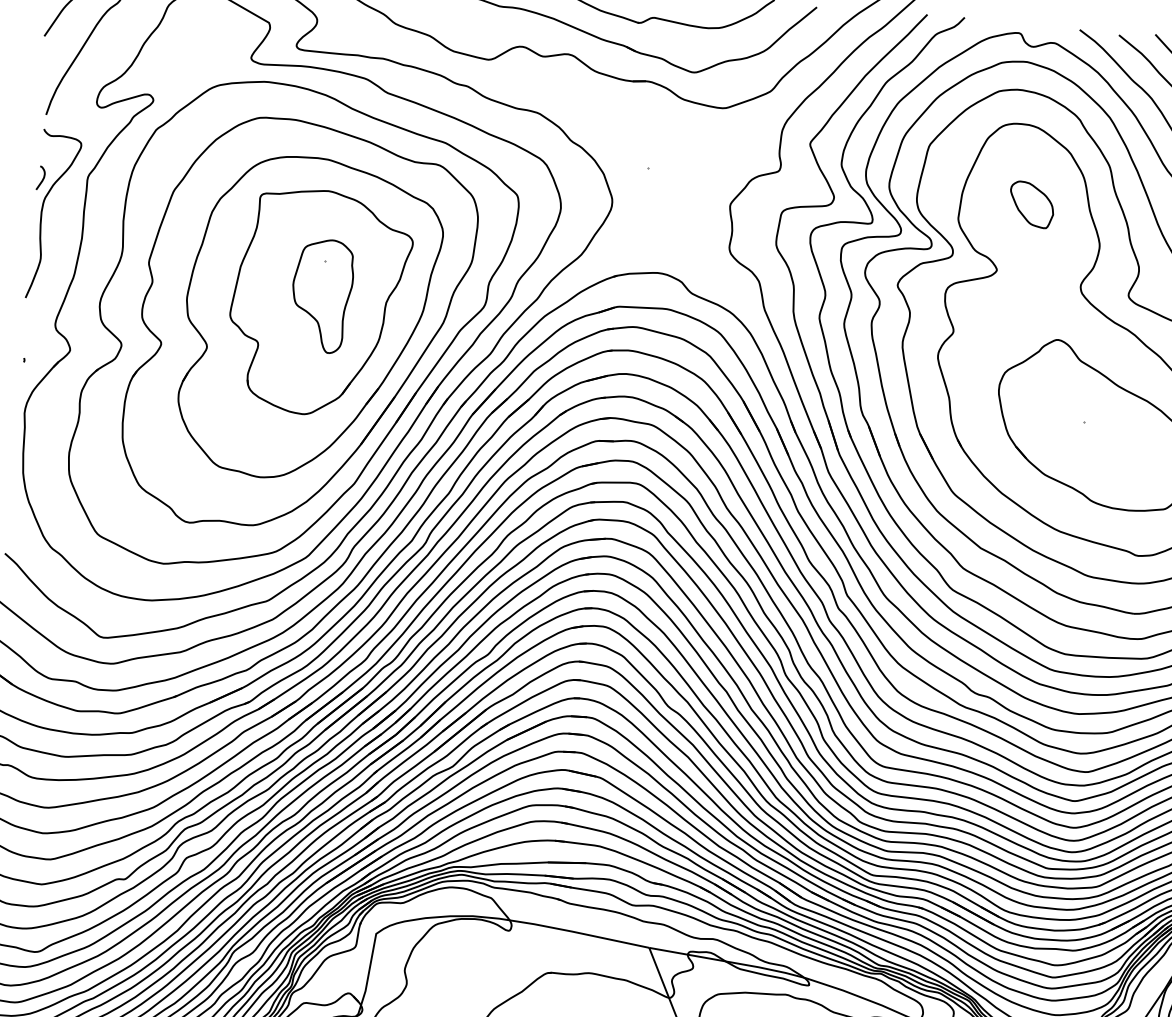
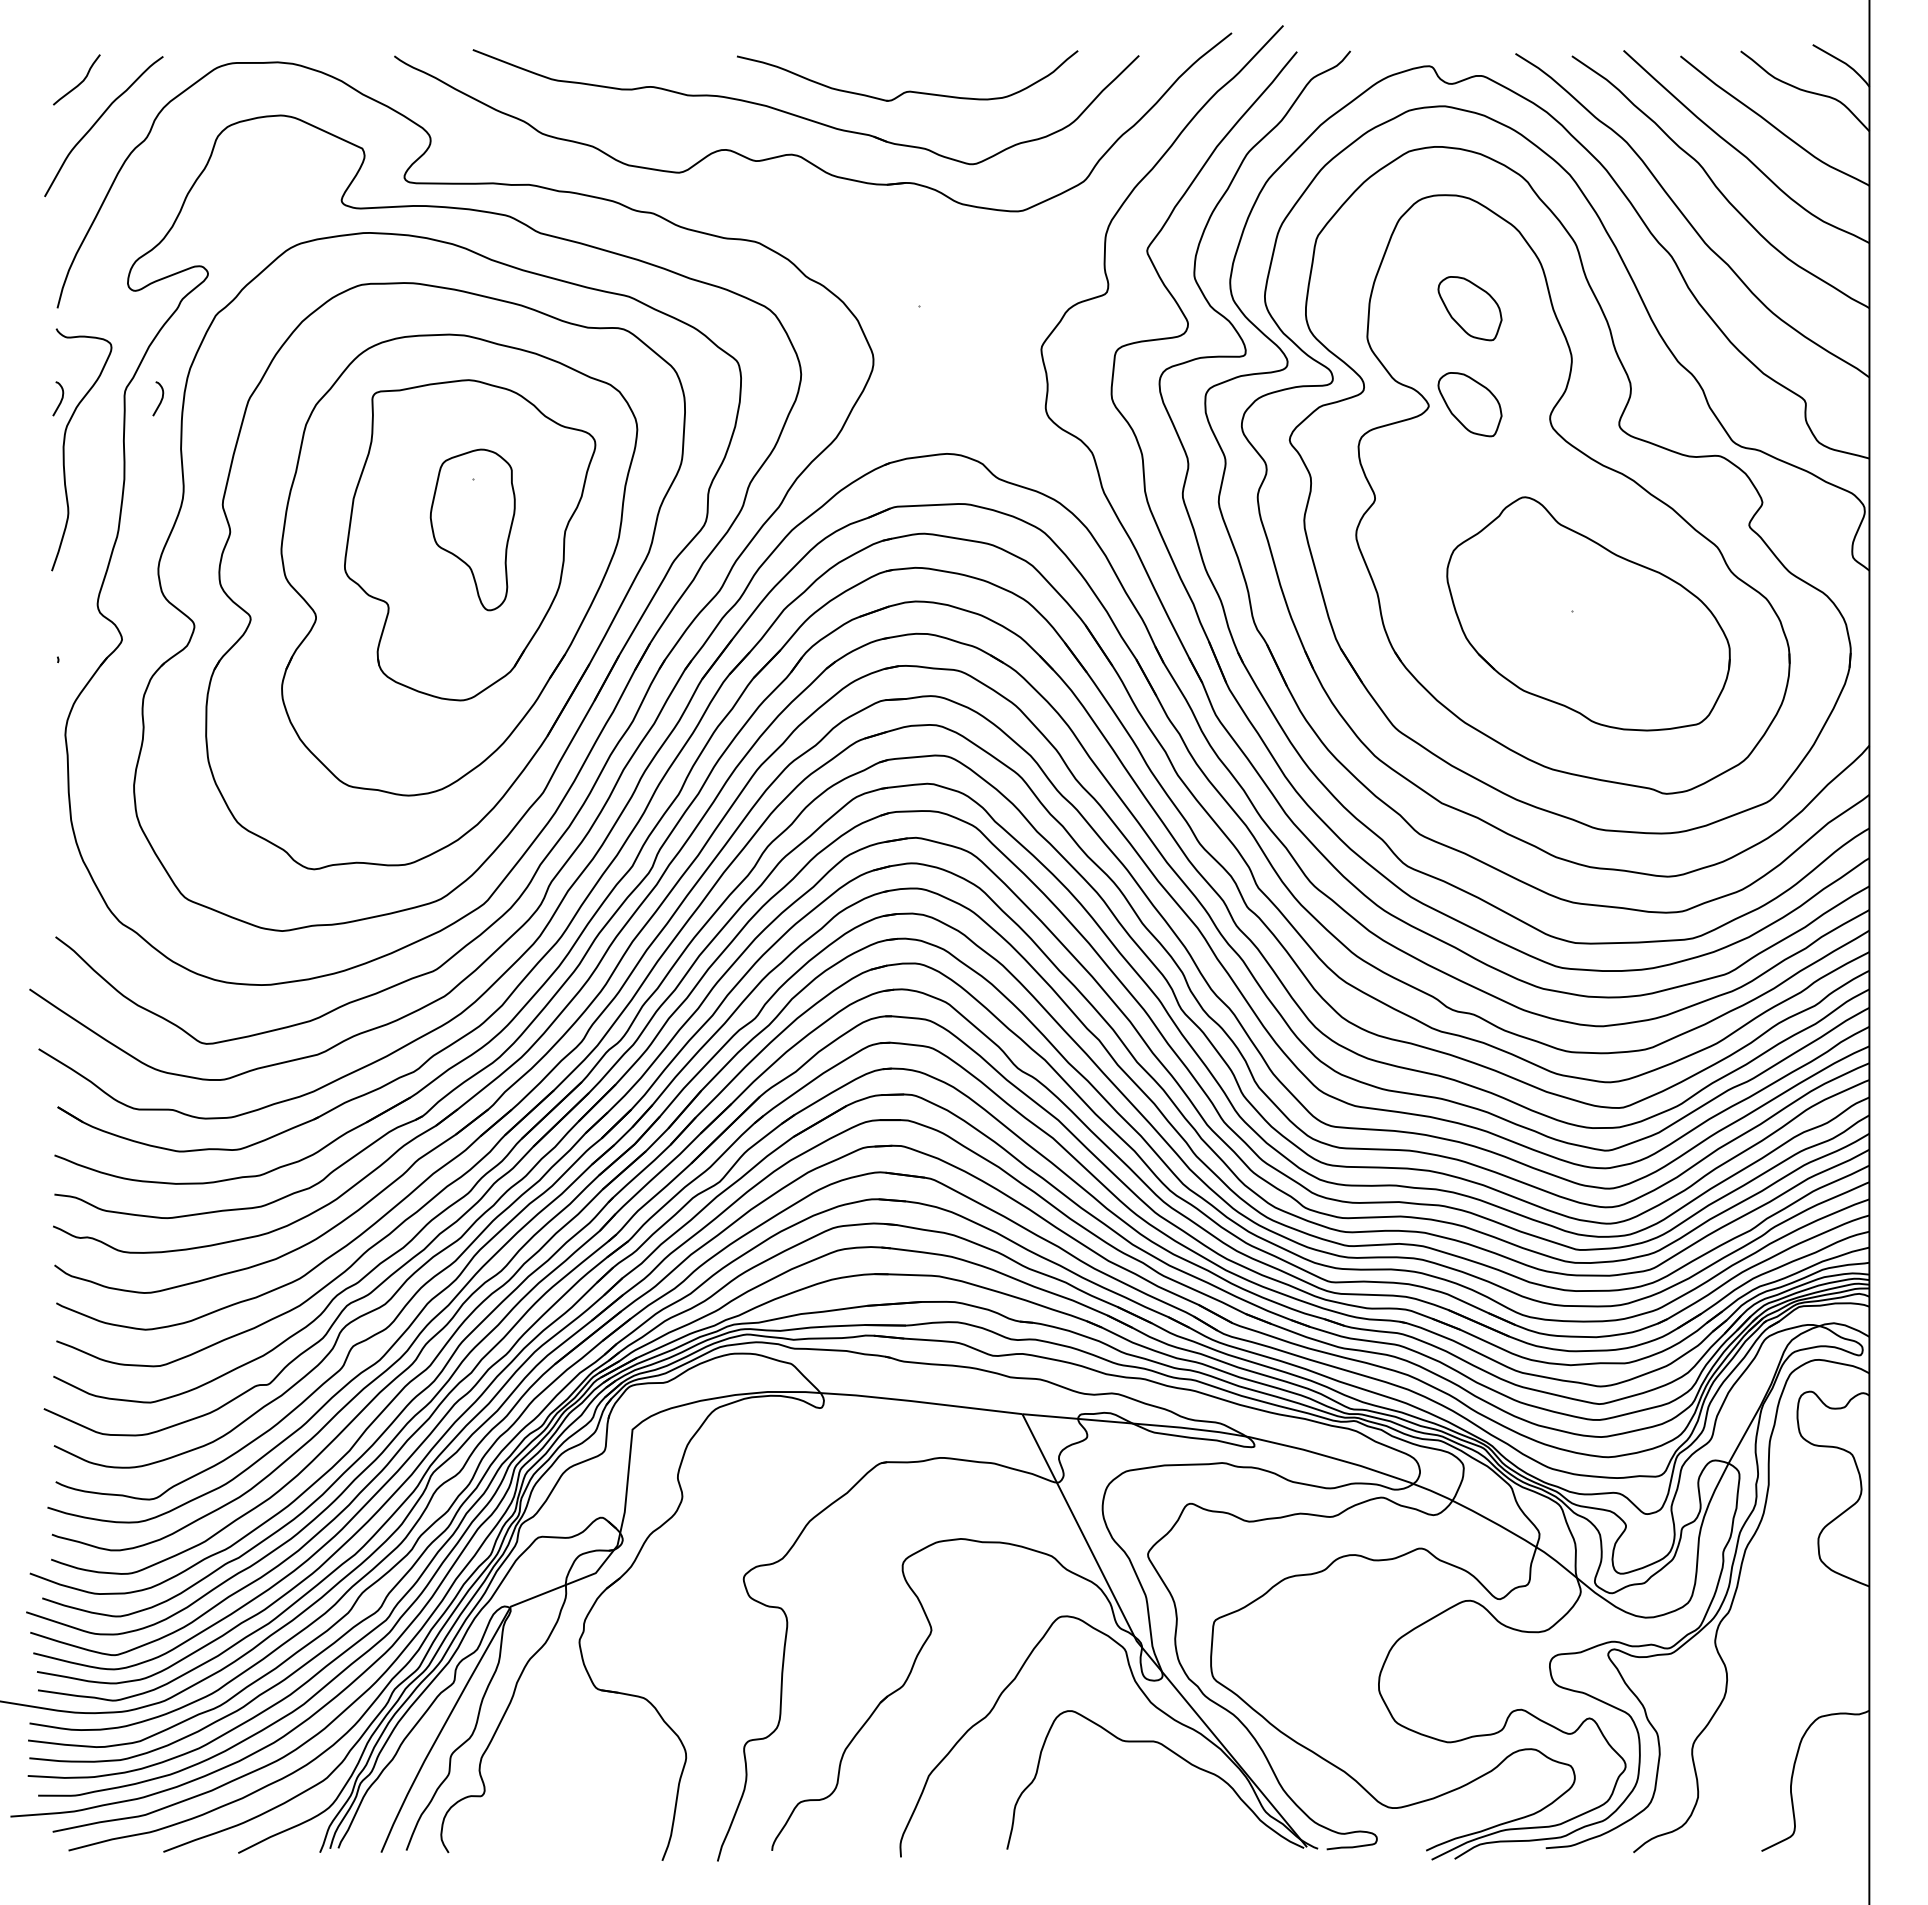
curve: (112, 185) -> (160, 400), added
part: (1025, 271) -> (1469, 404), added

